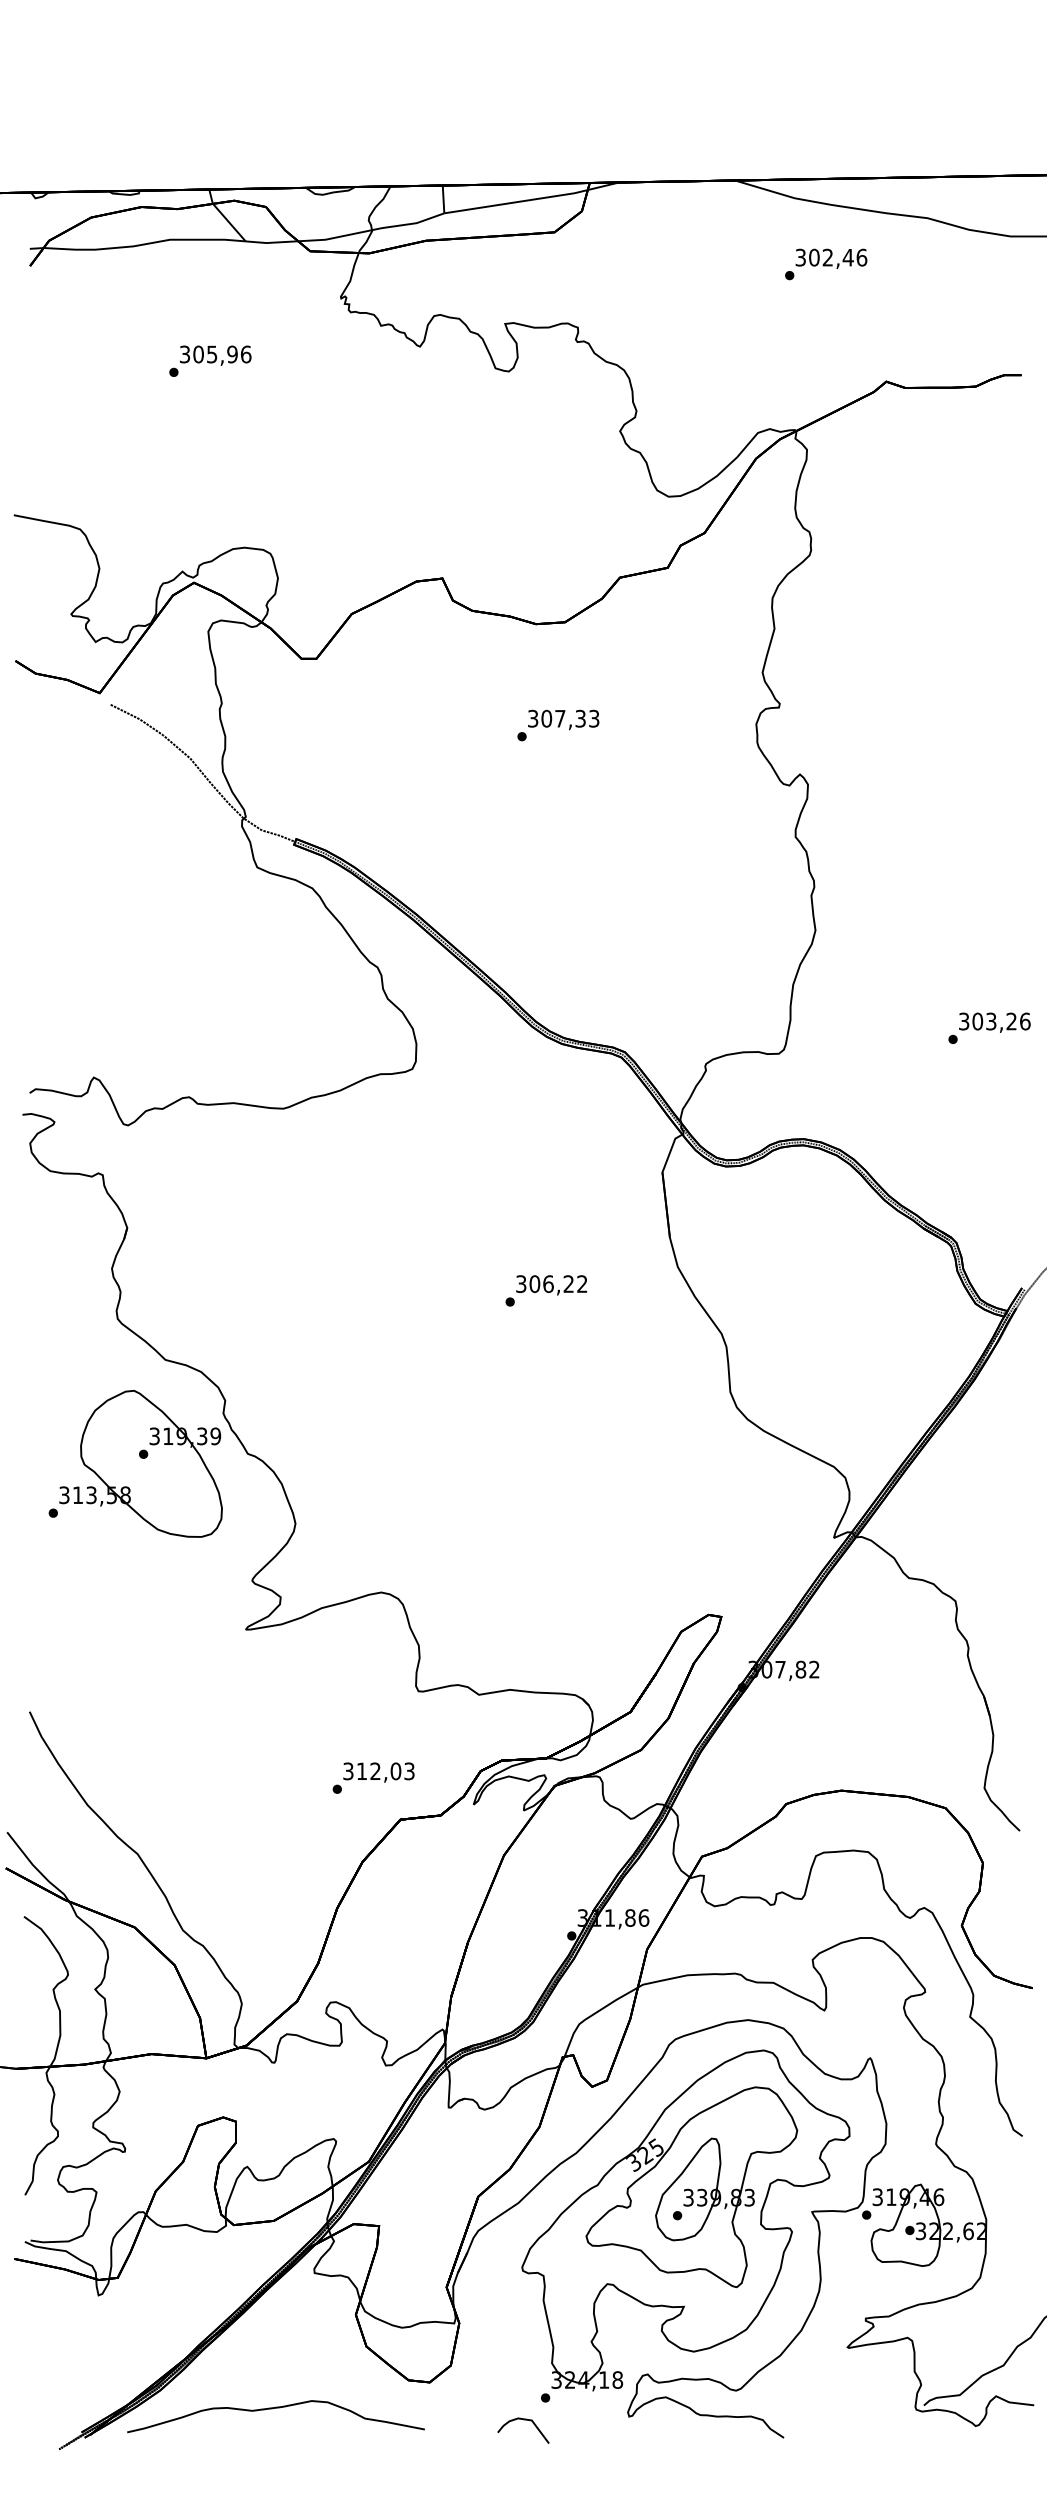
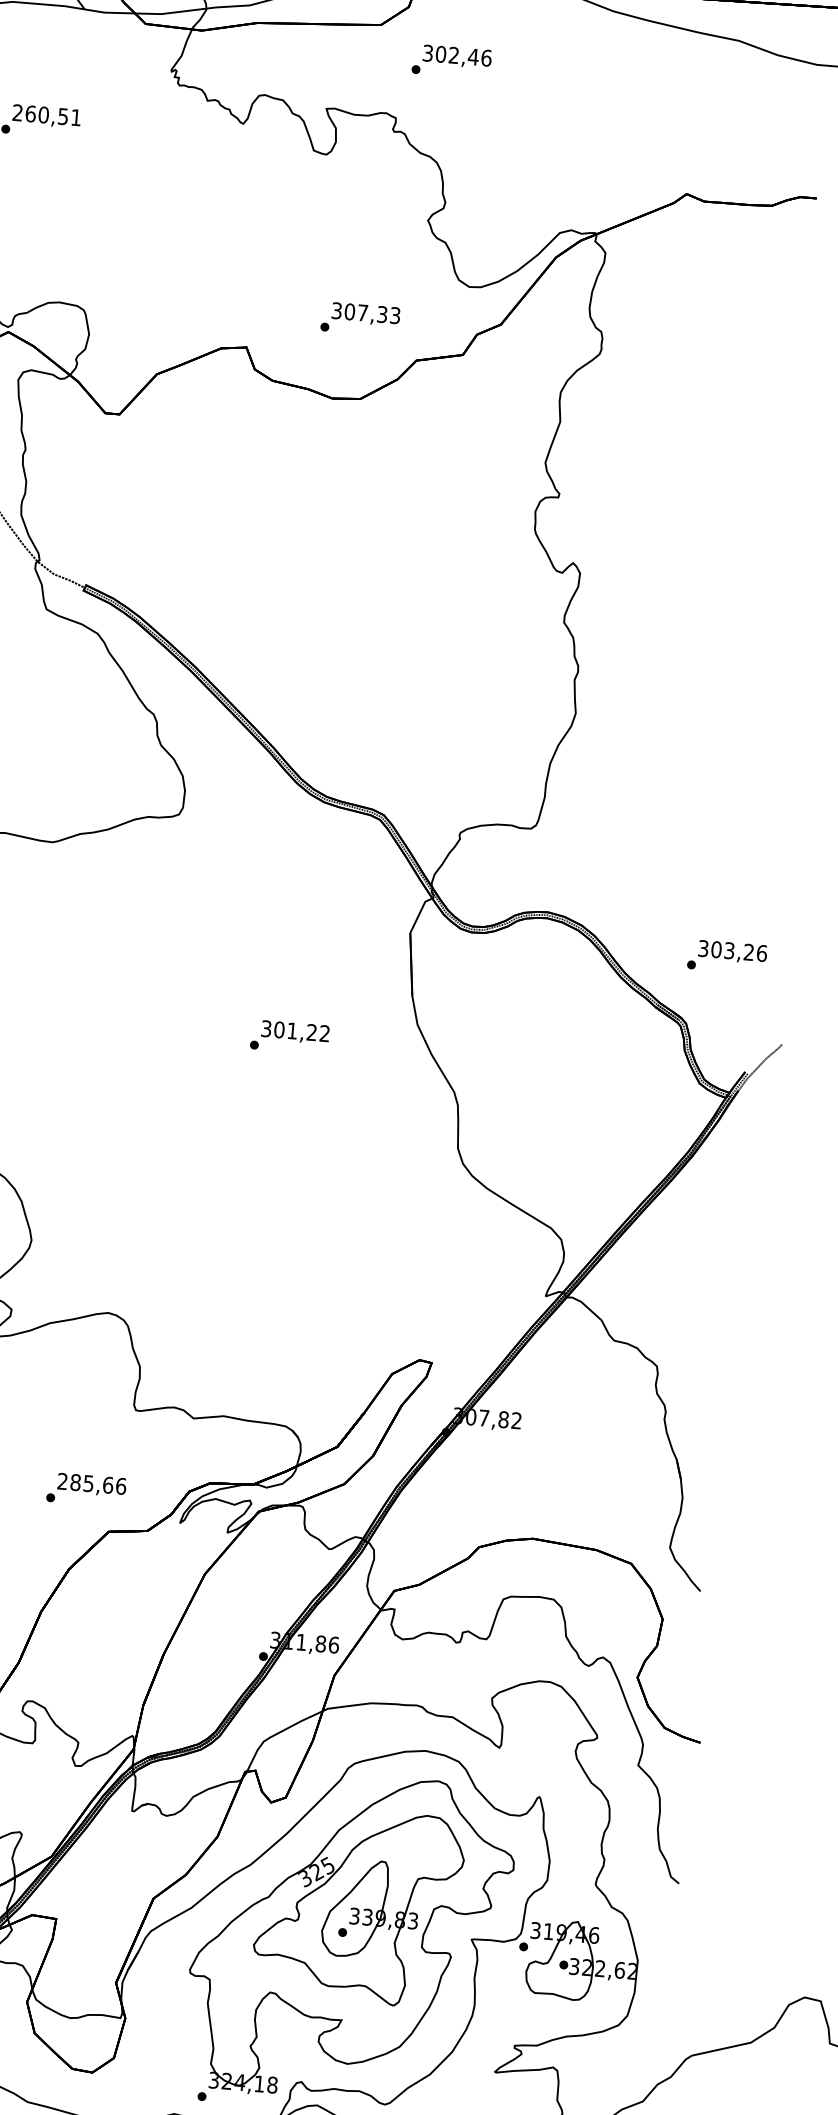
text: (826, 264) -> (452, 61), moved
text: (215, 354) -> (46, 115), 305,96 -> 260,51
text: (558, 725) -> (360, 319), moved
text: (989, 1027) -> (727, 956), moved
text: (548, 1283) -> (292, 1030), 306,22 -> 301,22
text: (378, 1771) -> (91, 1483), 312,03 -> 285,66

